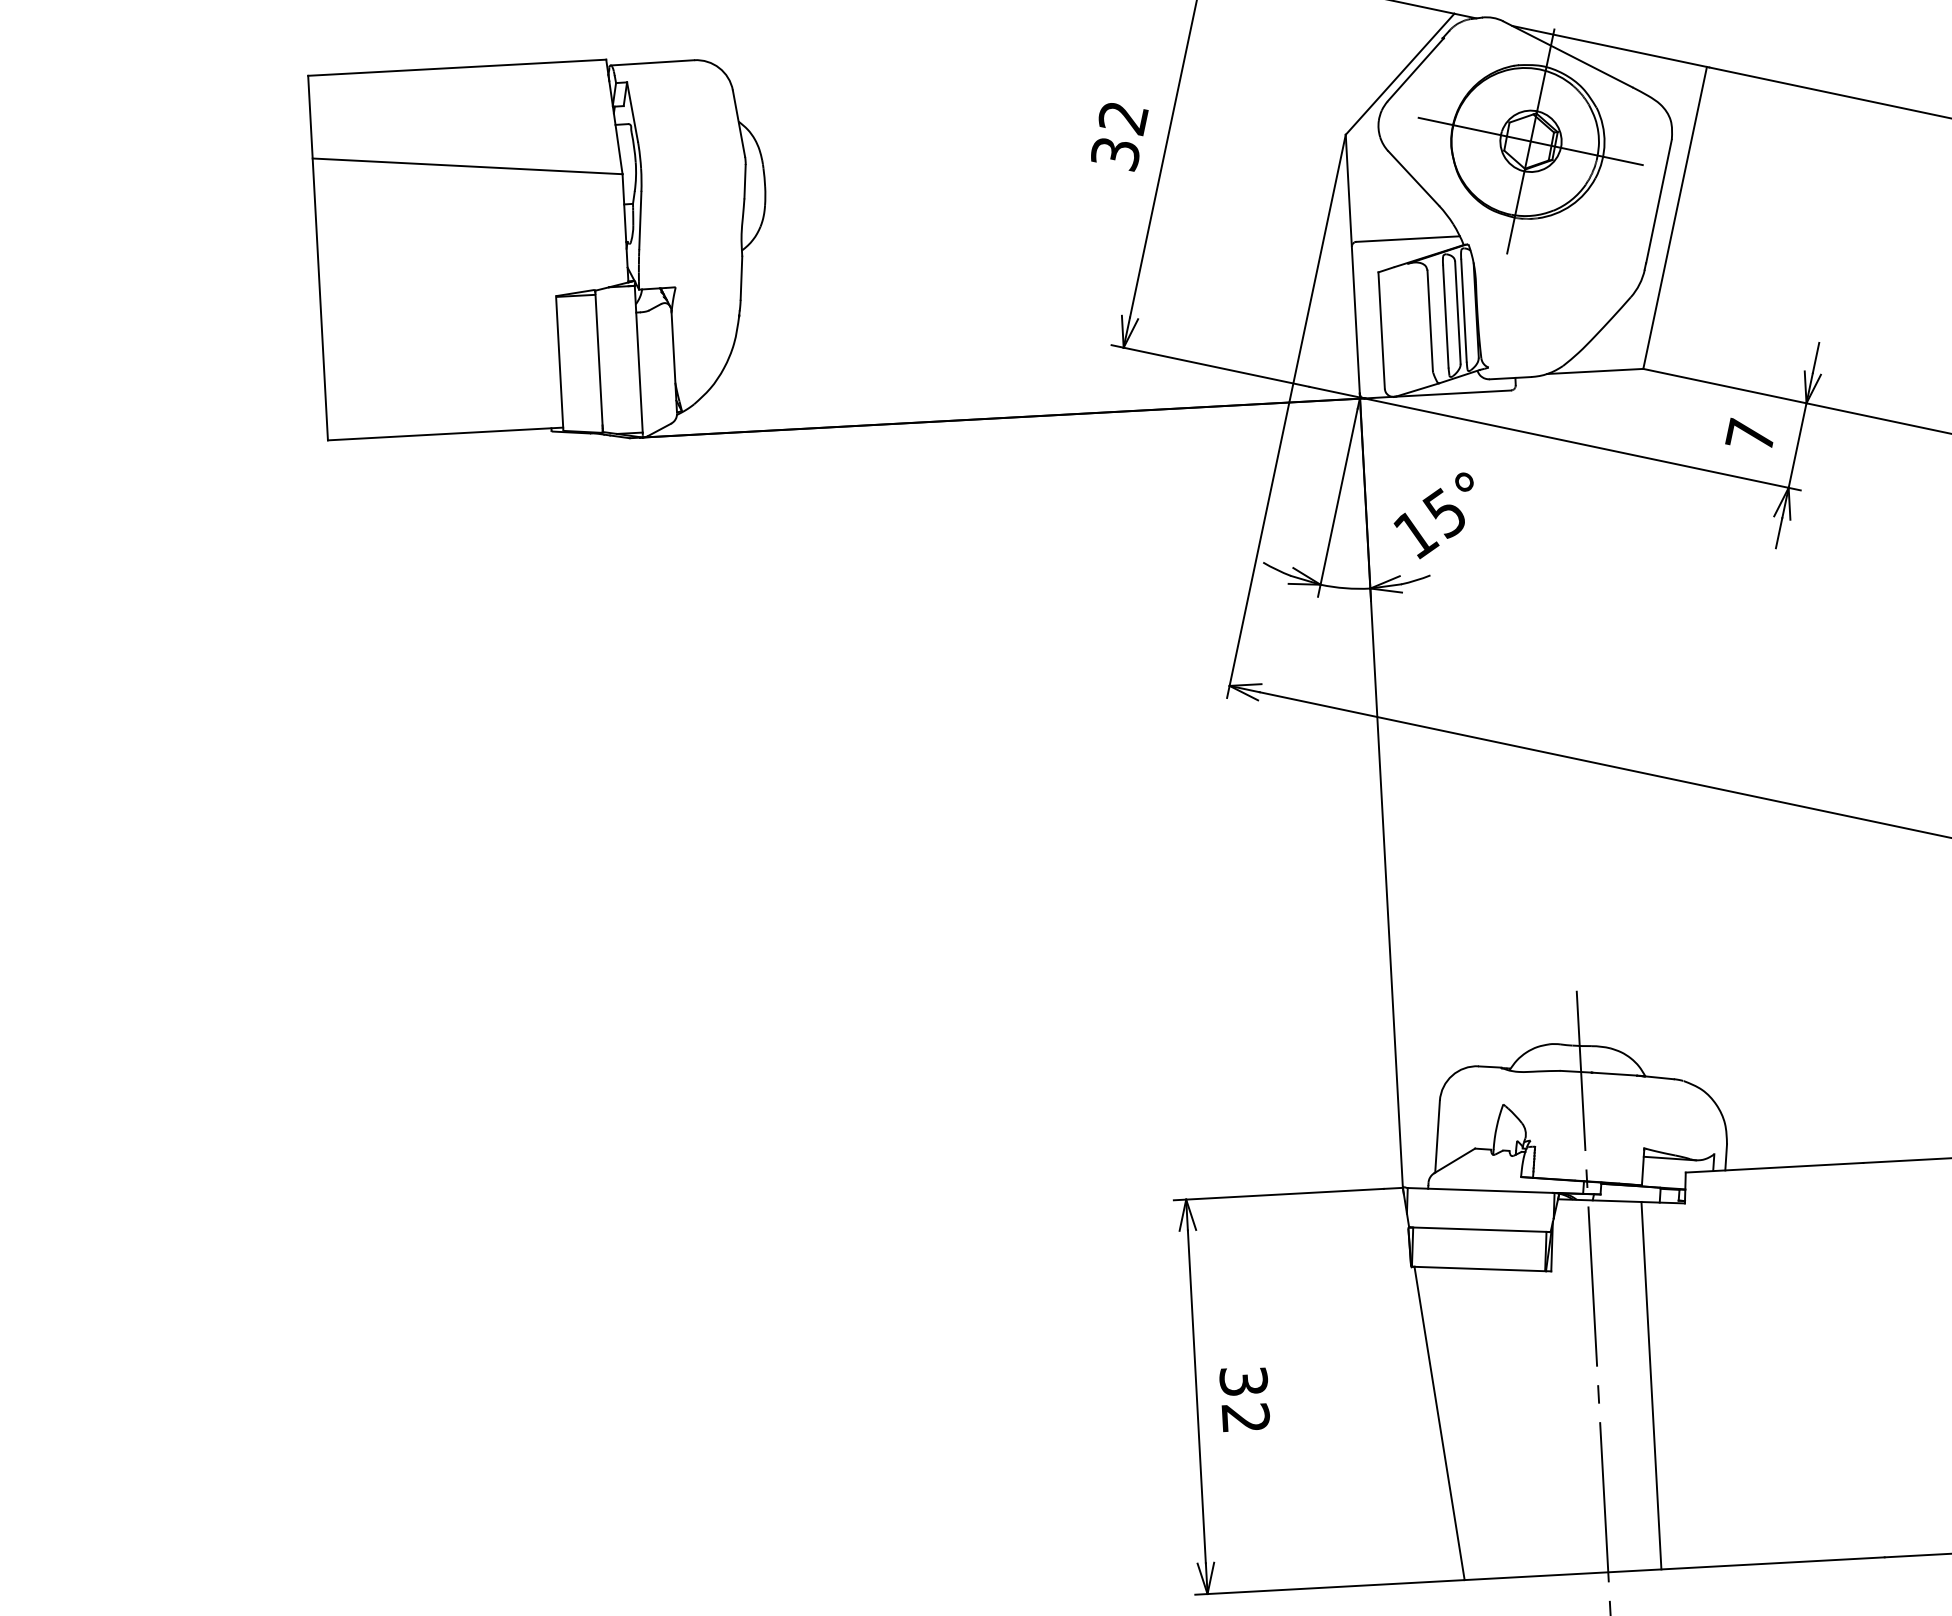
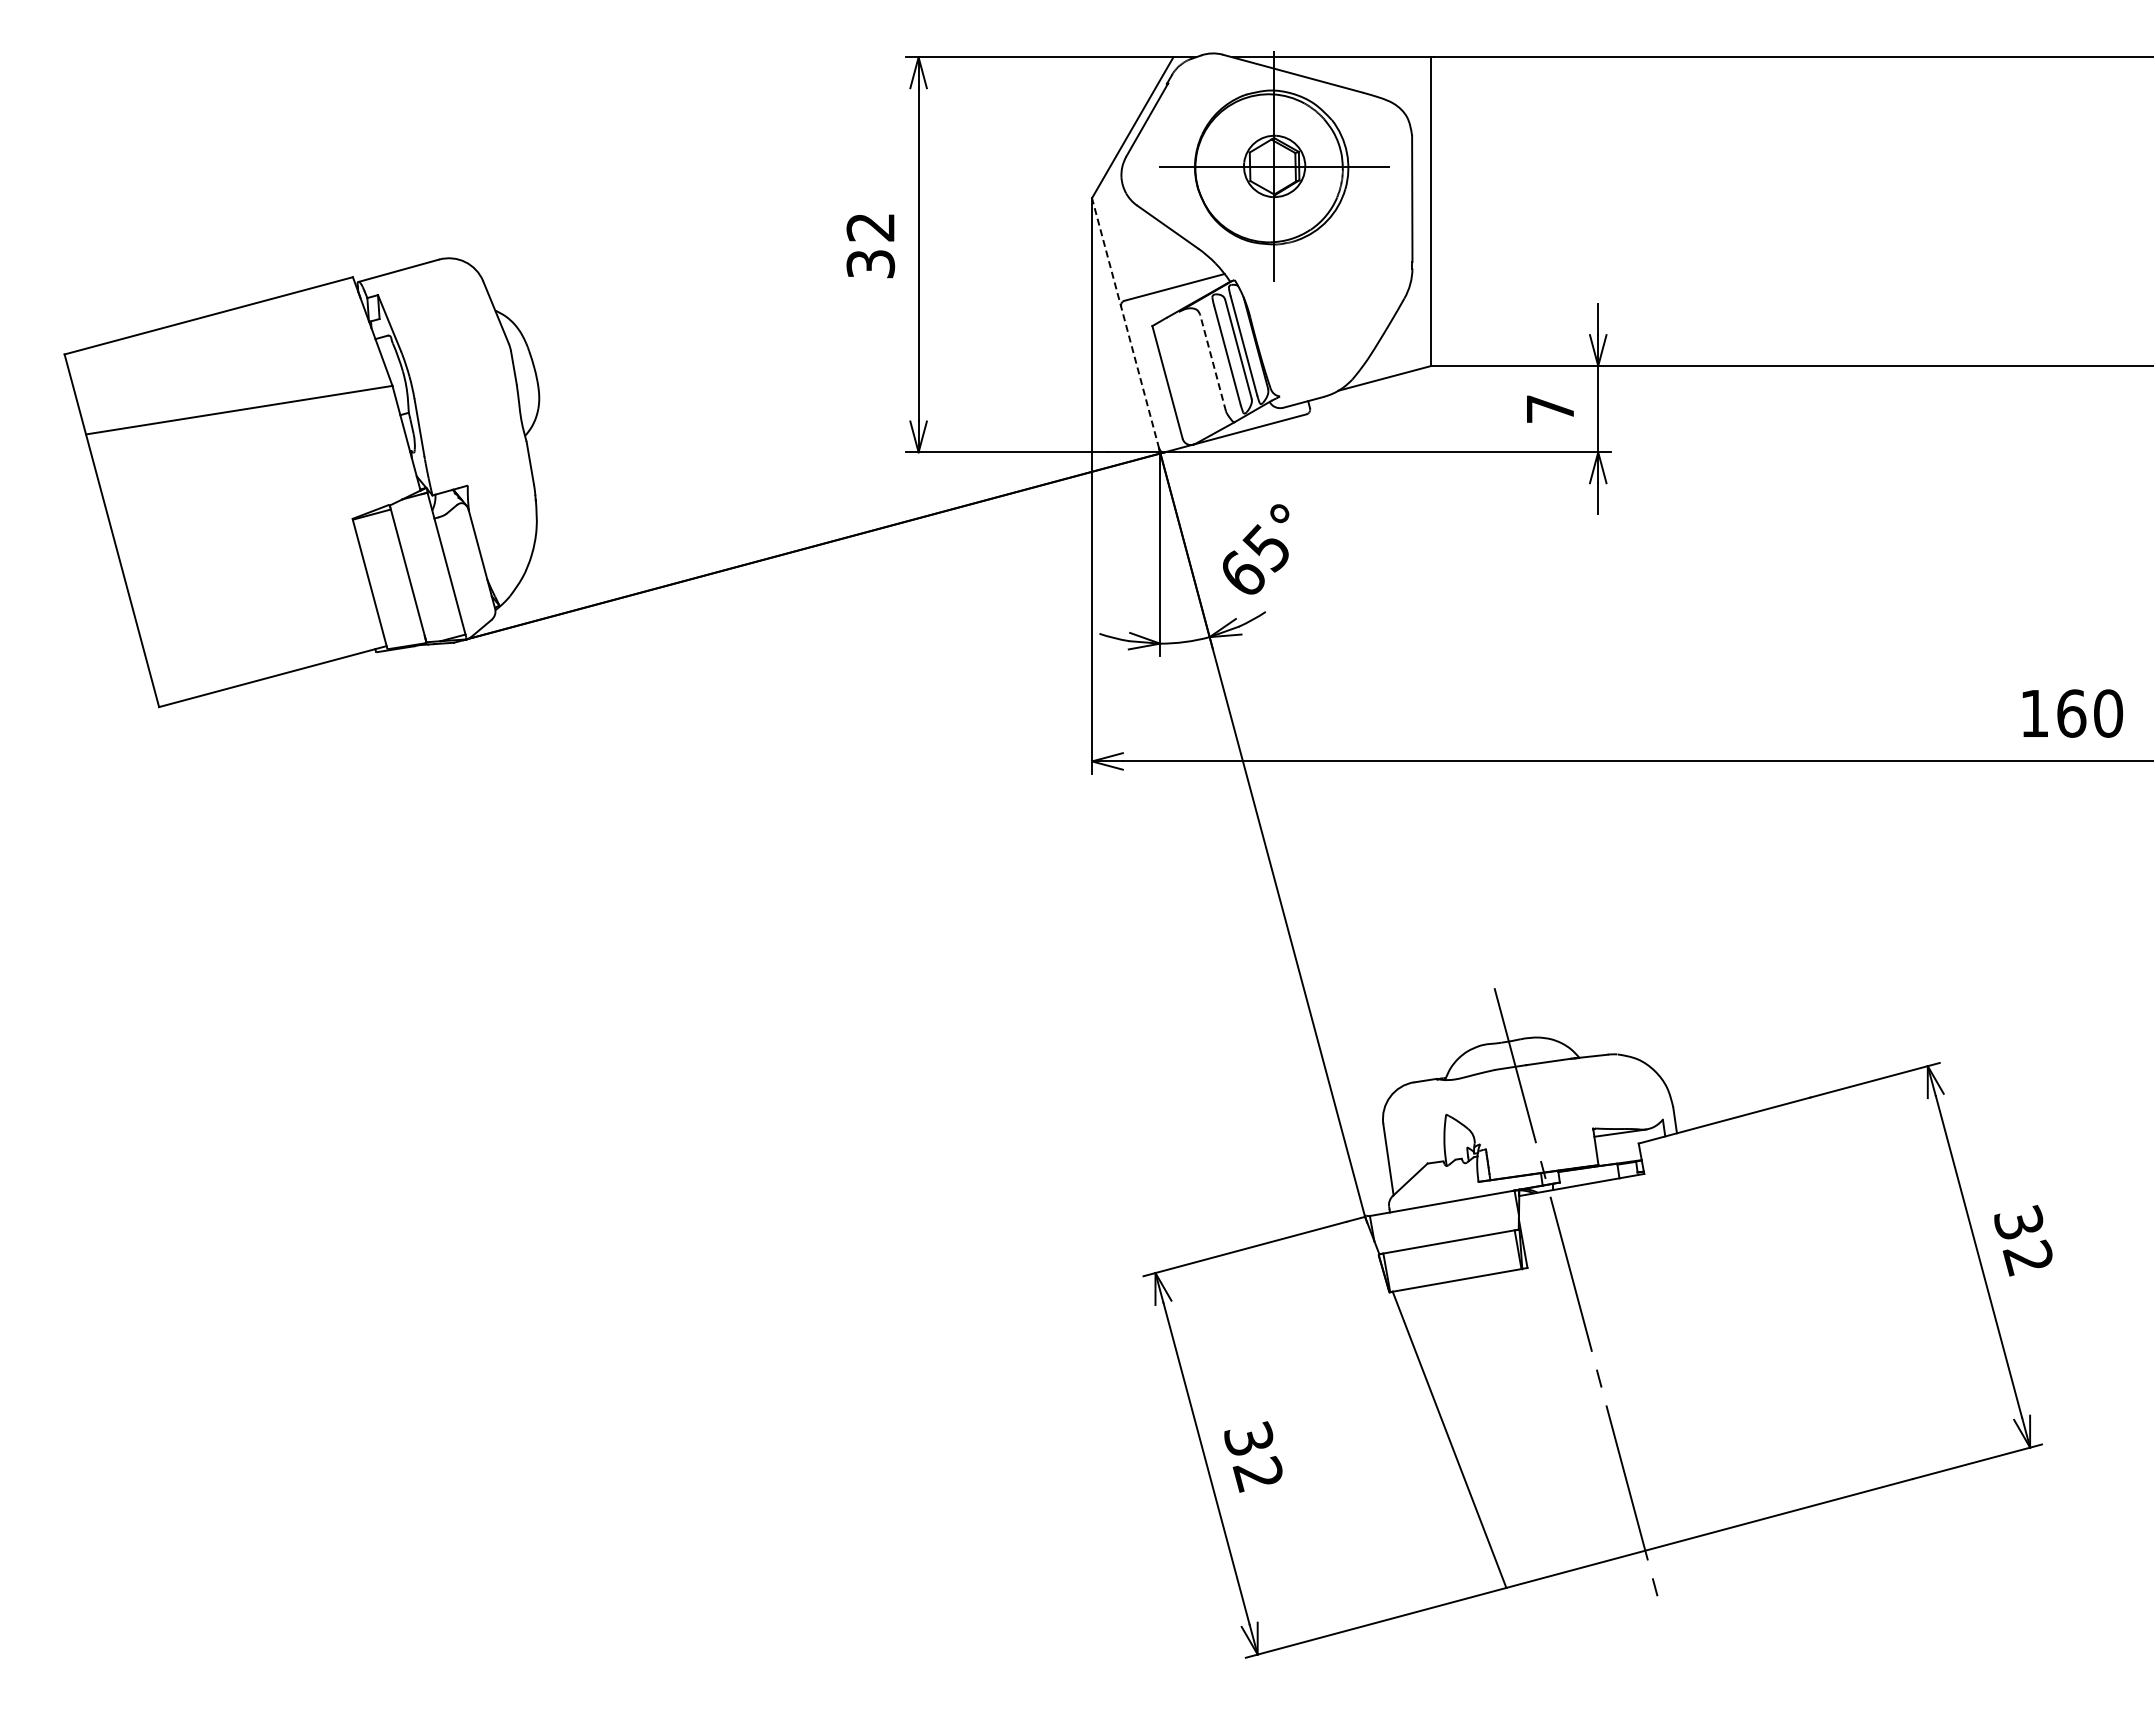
line: (1352, 264) -> (1125, 323), solid -> dashed
line: (1429, 320) -> (1212, 362), solid -> dashed
text: (1416, 534) -> (1243, 574), 15° -> 65°
line: (1651, 1384) -> (1648, 1358), removed

